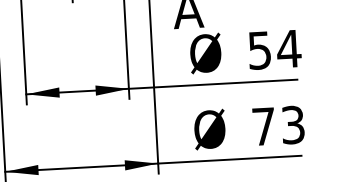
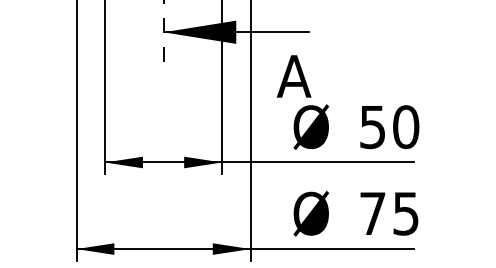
text: (288, 49) -> (405, 127), 54 -> 50
text: (293, 123) -> (406, 212), 73 -> 75

